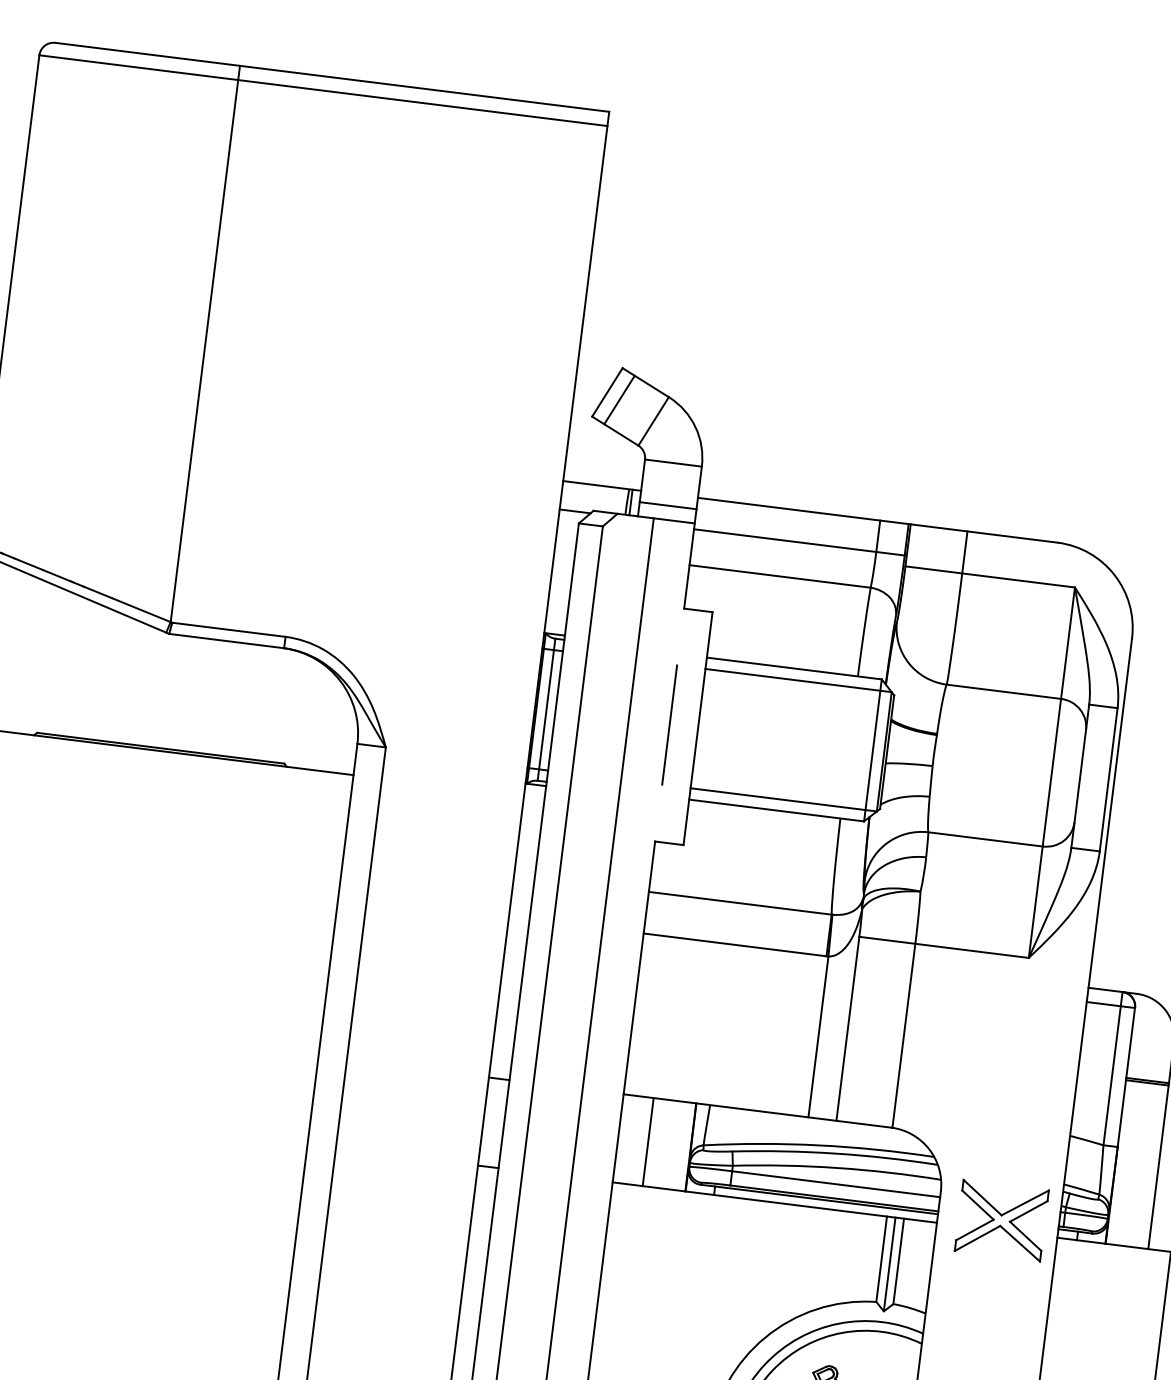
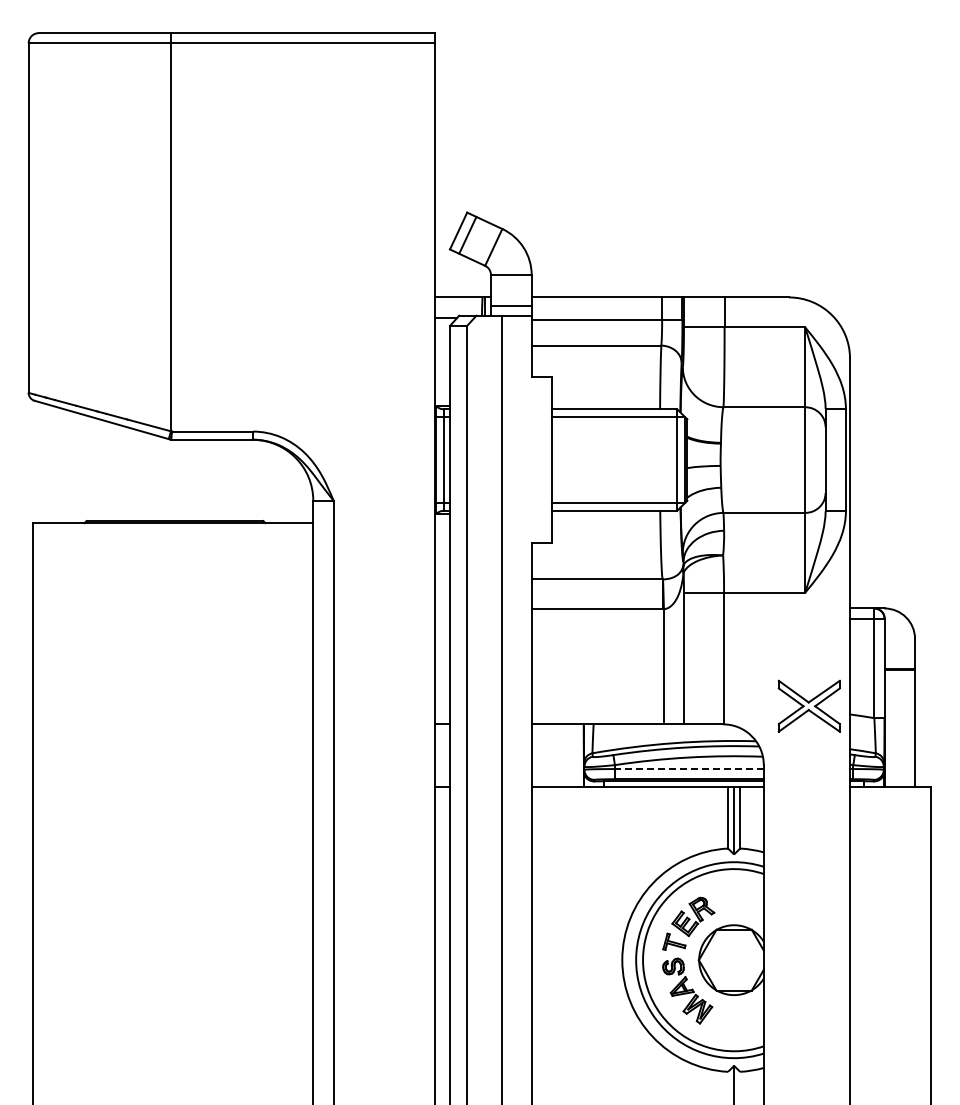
line: (669, 724) -> (531, 459), removed
line: (648, 1141) -> (553, 755), removed
line: (834, 1184) -> (688, 769), solid -> dashed
part: (1000, 1219) -> (808, 705), moved

